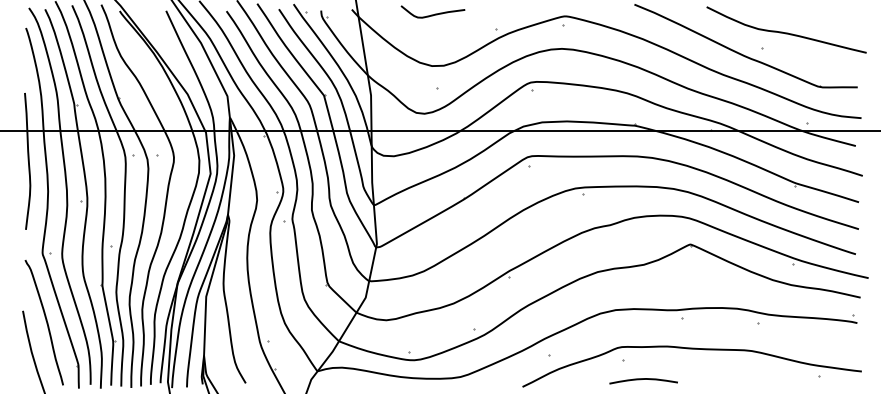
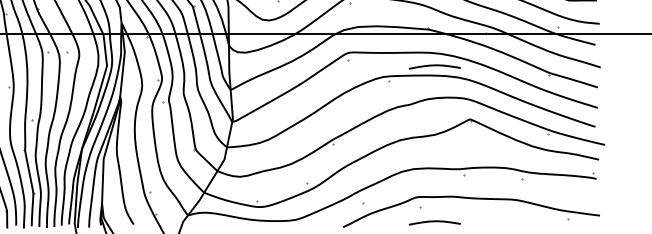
curve: (643, 173) -> (434, 65), added

